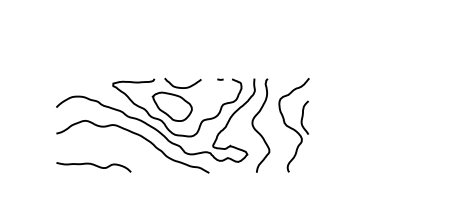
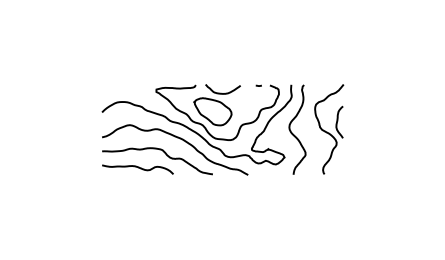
curve: (121, 150) -> (164, 153), added

